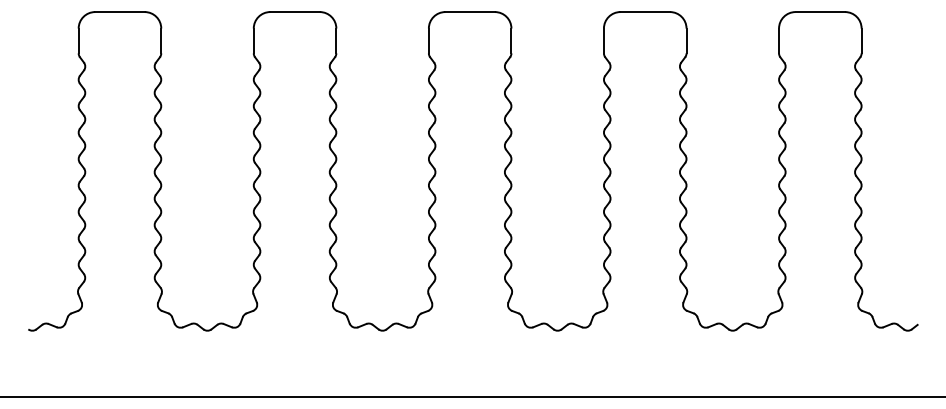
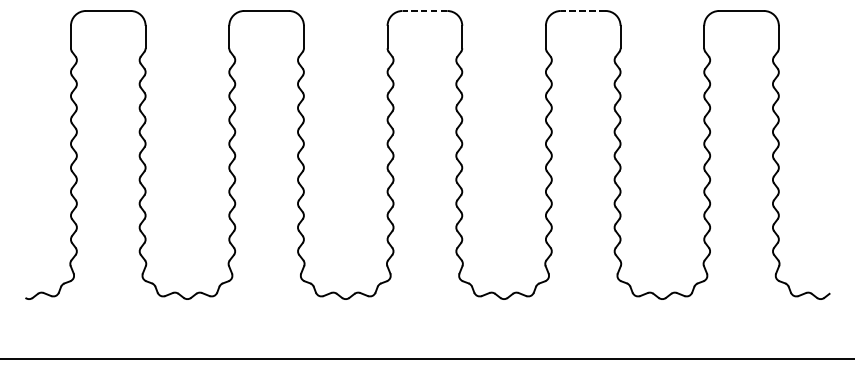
line: (470, 12) -> (425, 11), solid -> dashed
line: (645, 12) -> (583, 11), solid -> dashed

